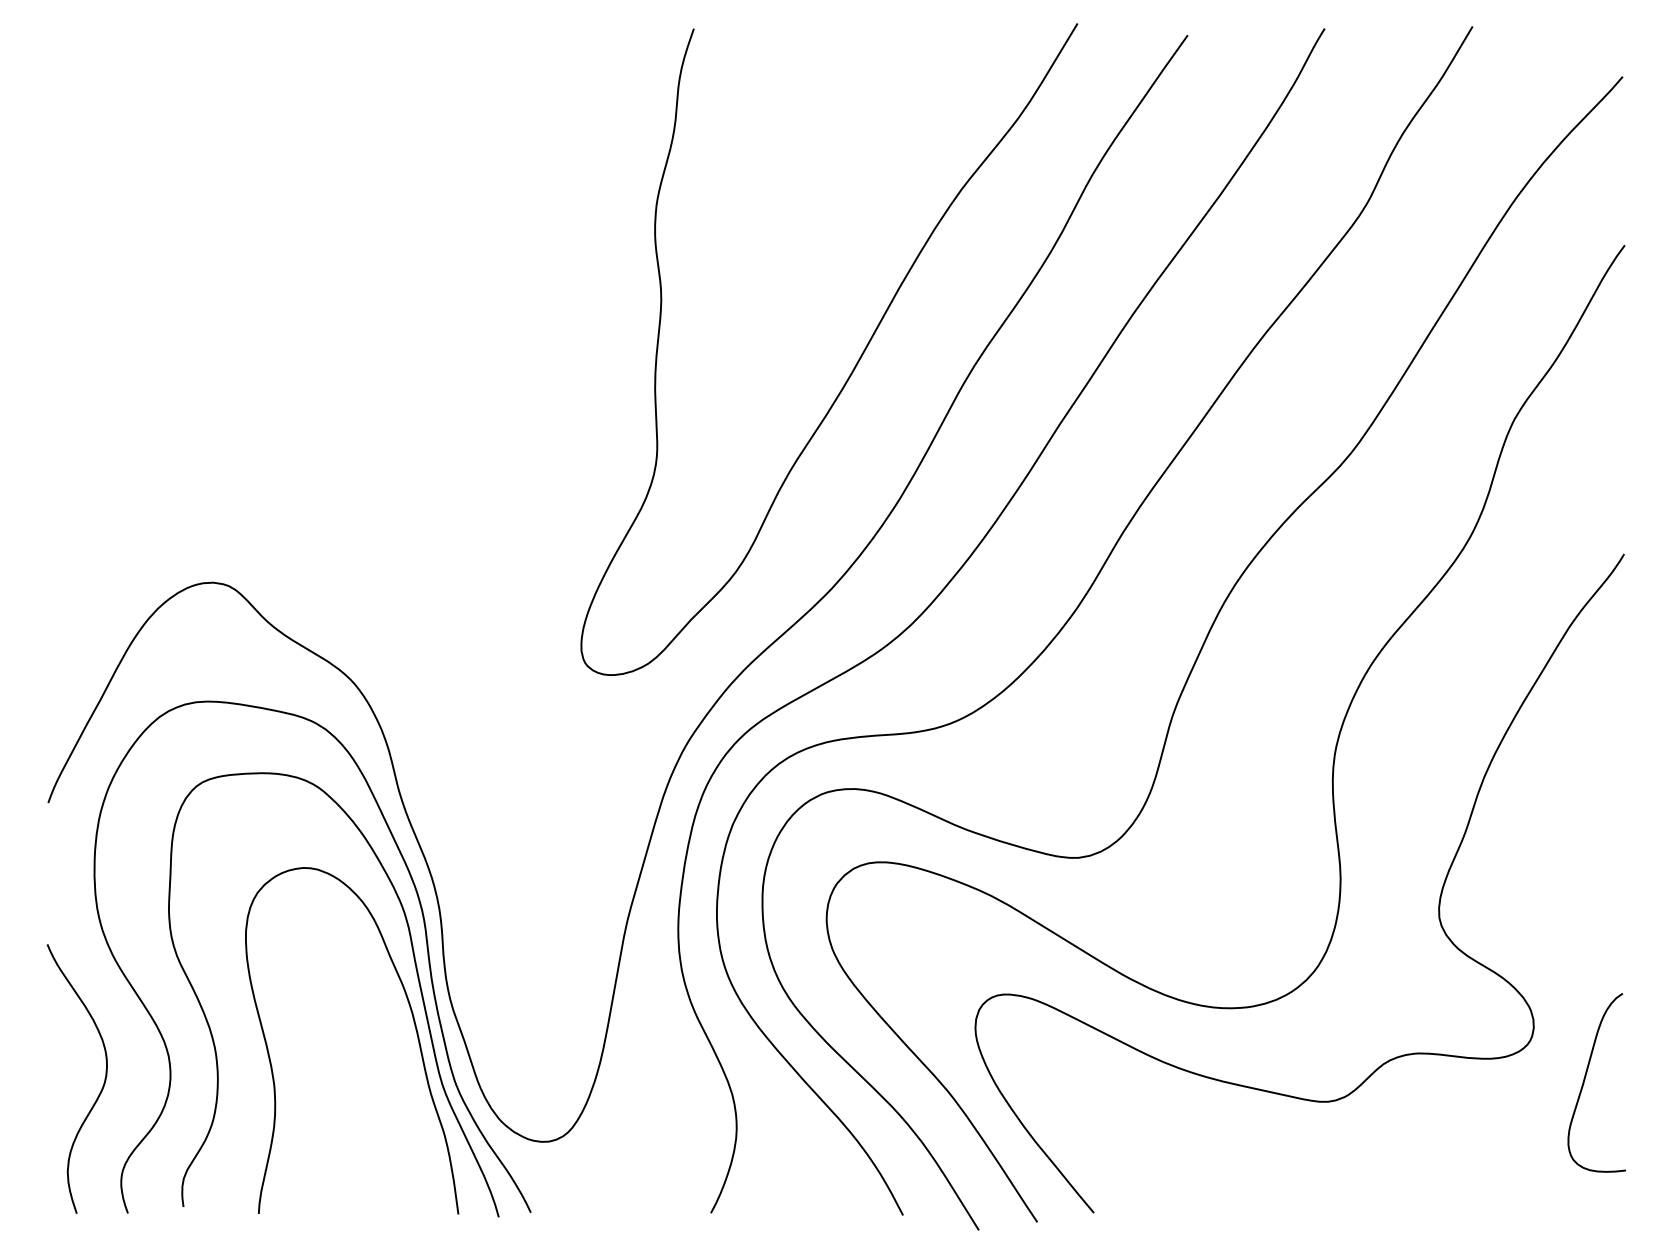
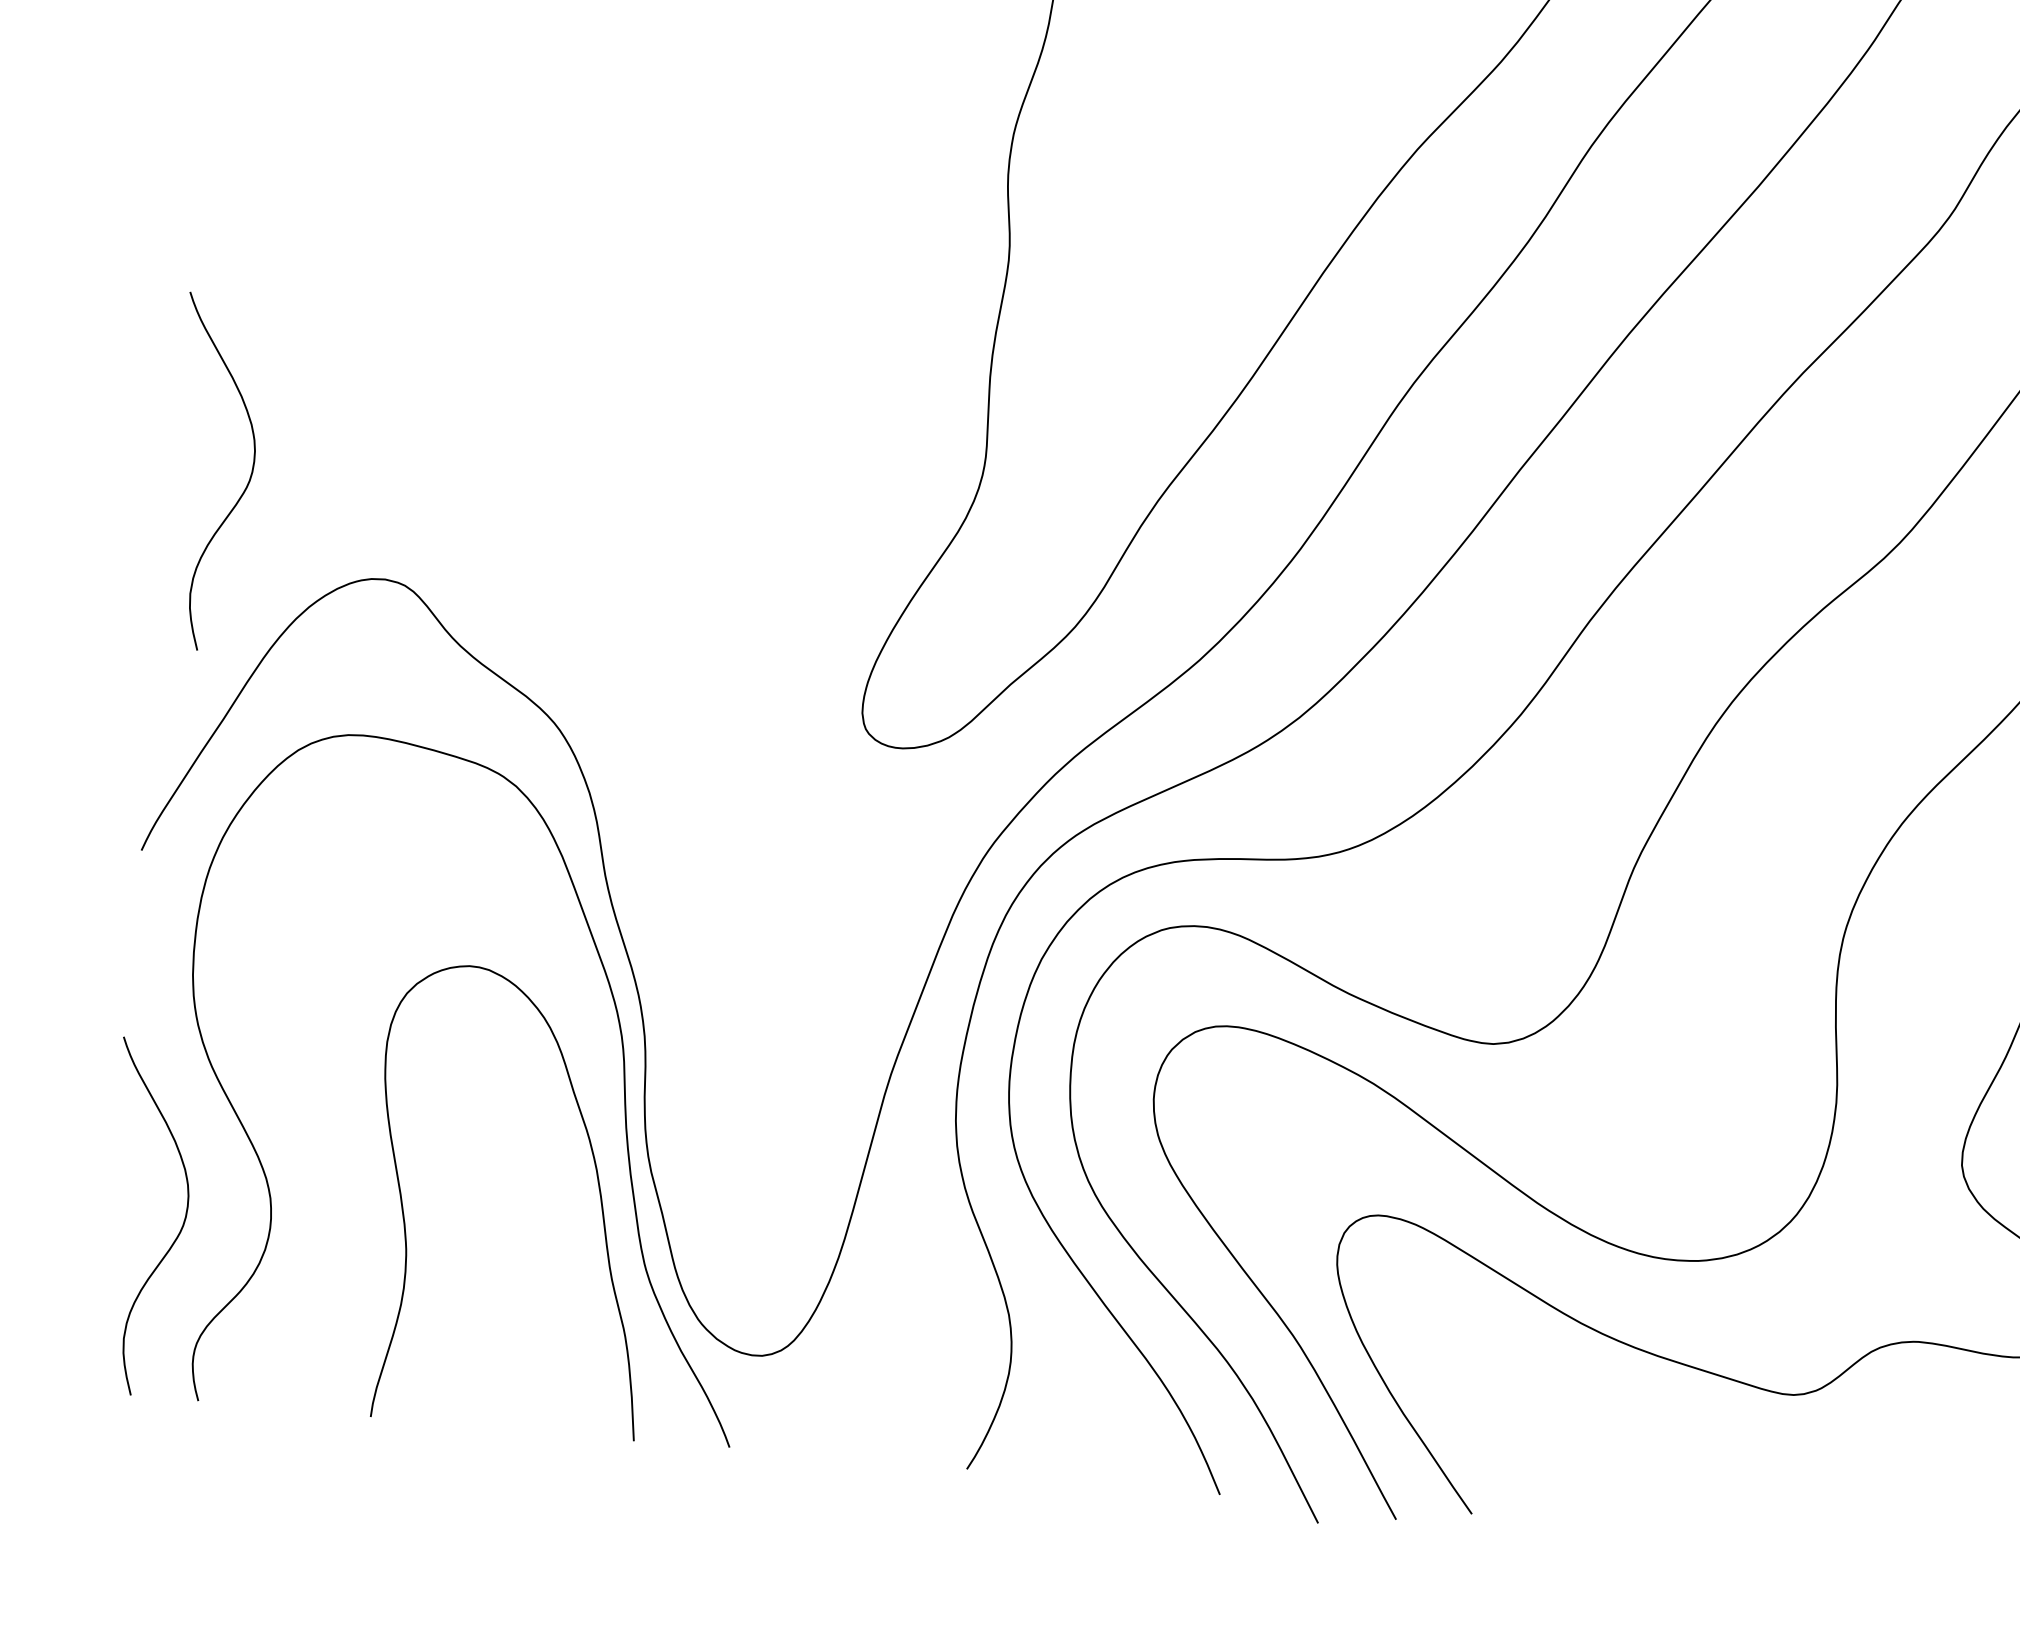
curve: (100, 525) -> (243, 490), added
curve: (417, 979) -> (607, 1126), removed

